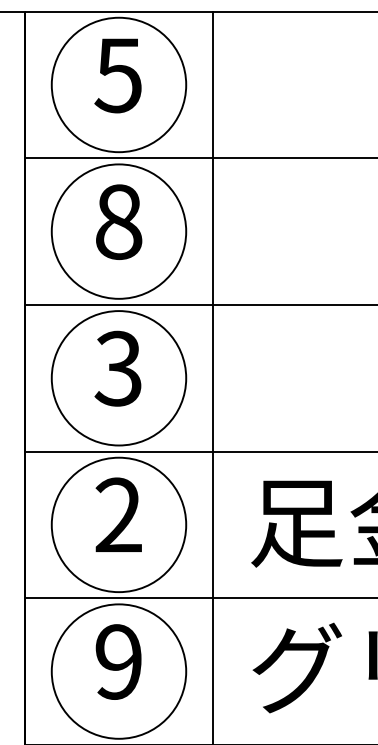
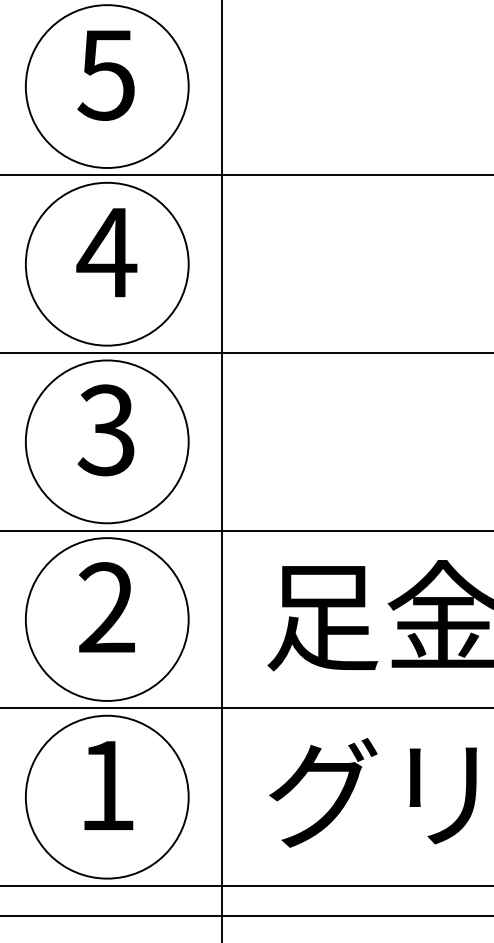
text: (118, 221) -> (106, 252), 8 -> 4
text: (118, 661) -> (106, 785), 9 -> 1

